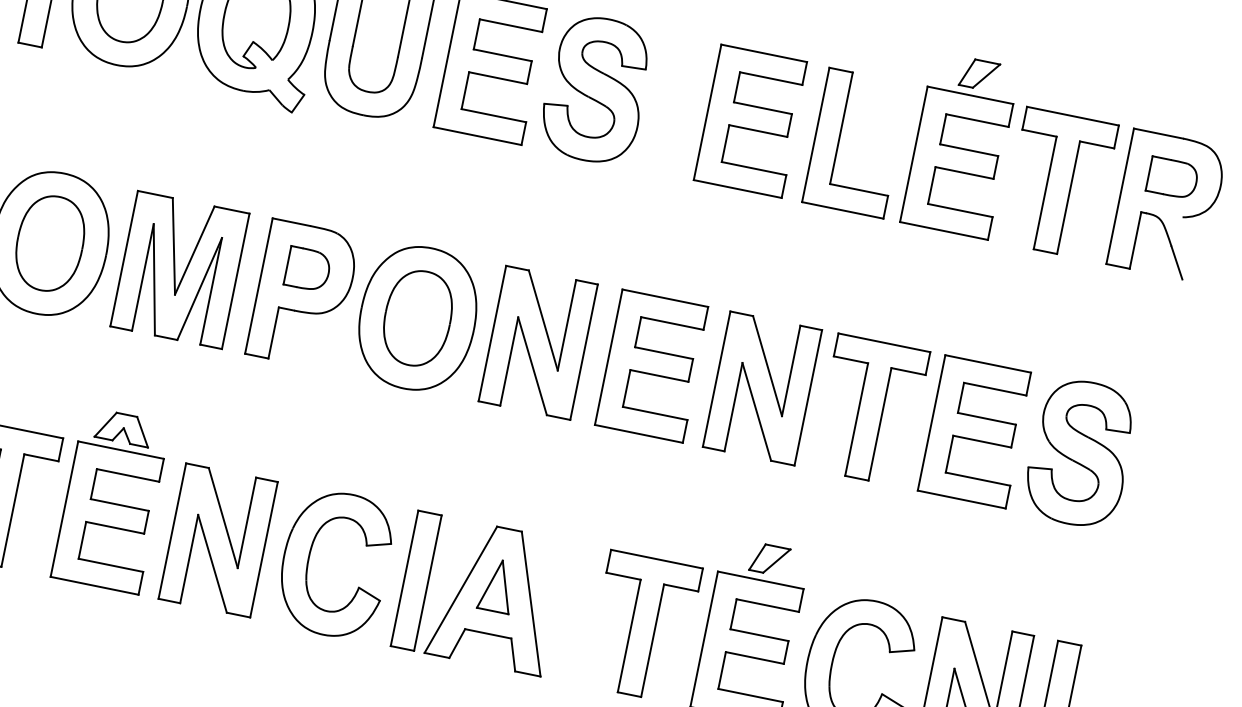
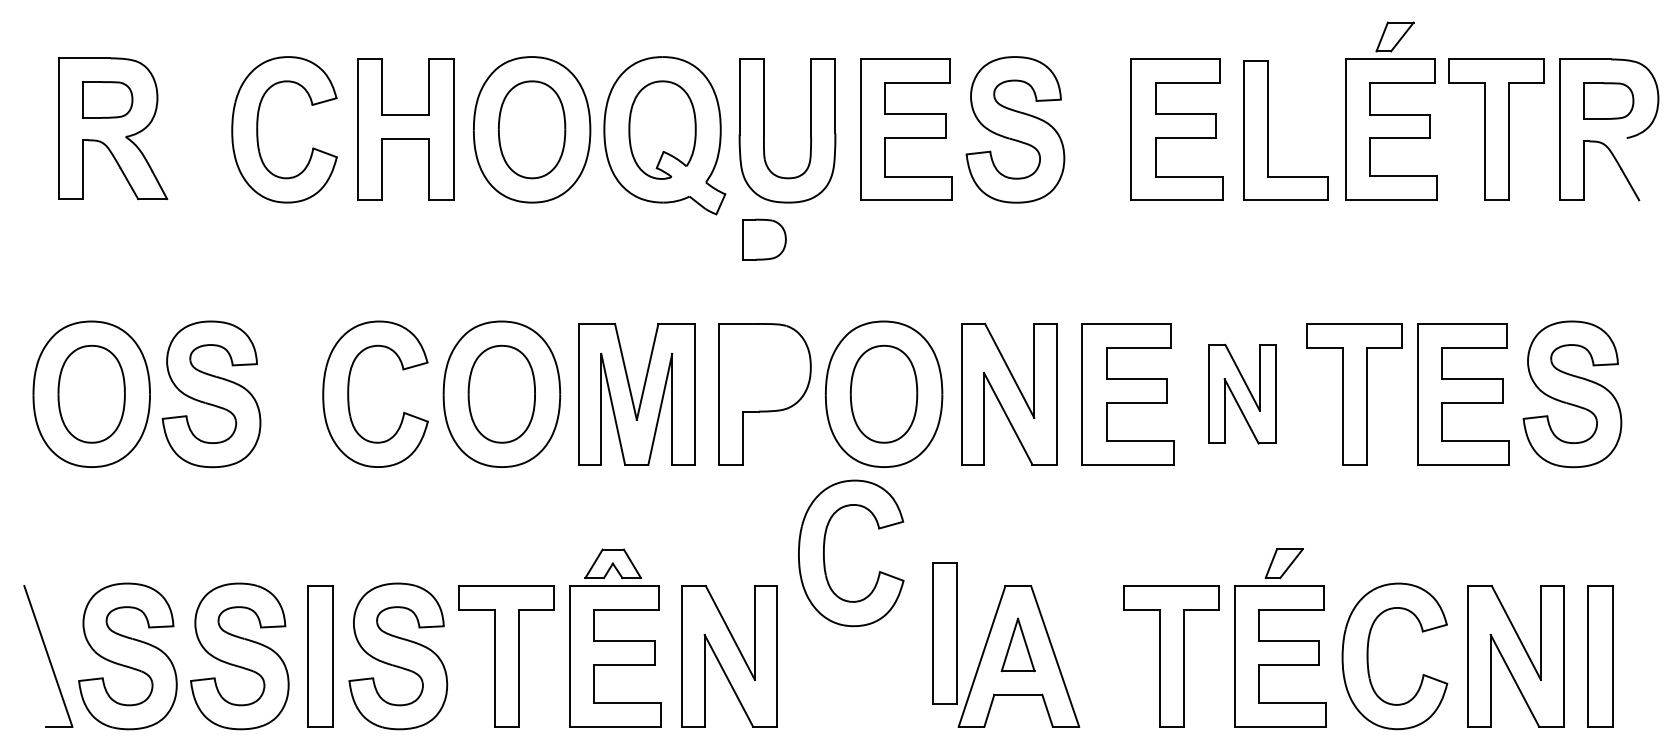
part: (308, 269) -> (764, 239), moved
part: (762, 387) -> (1242, 393), size x0.7
part: (309, 559) -> (824, 553), moved
part: (416, 580) -> (944, 633), moved

